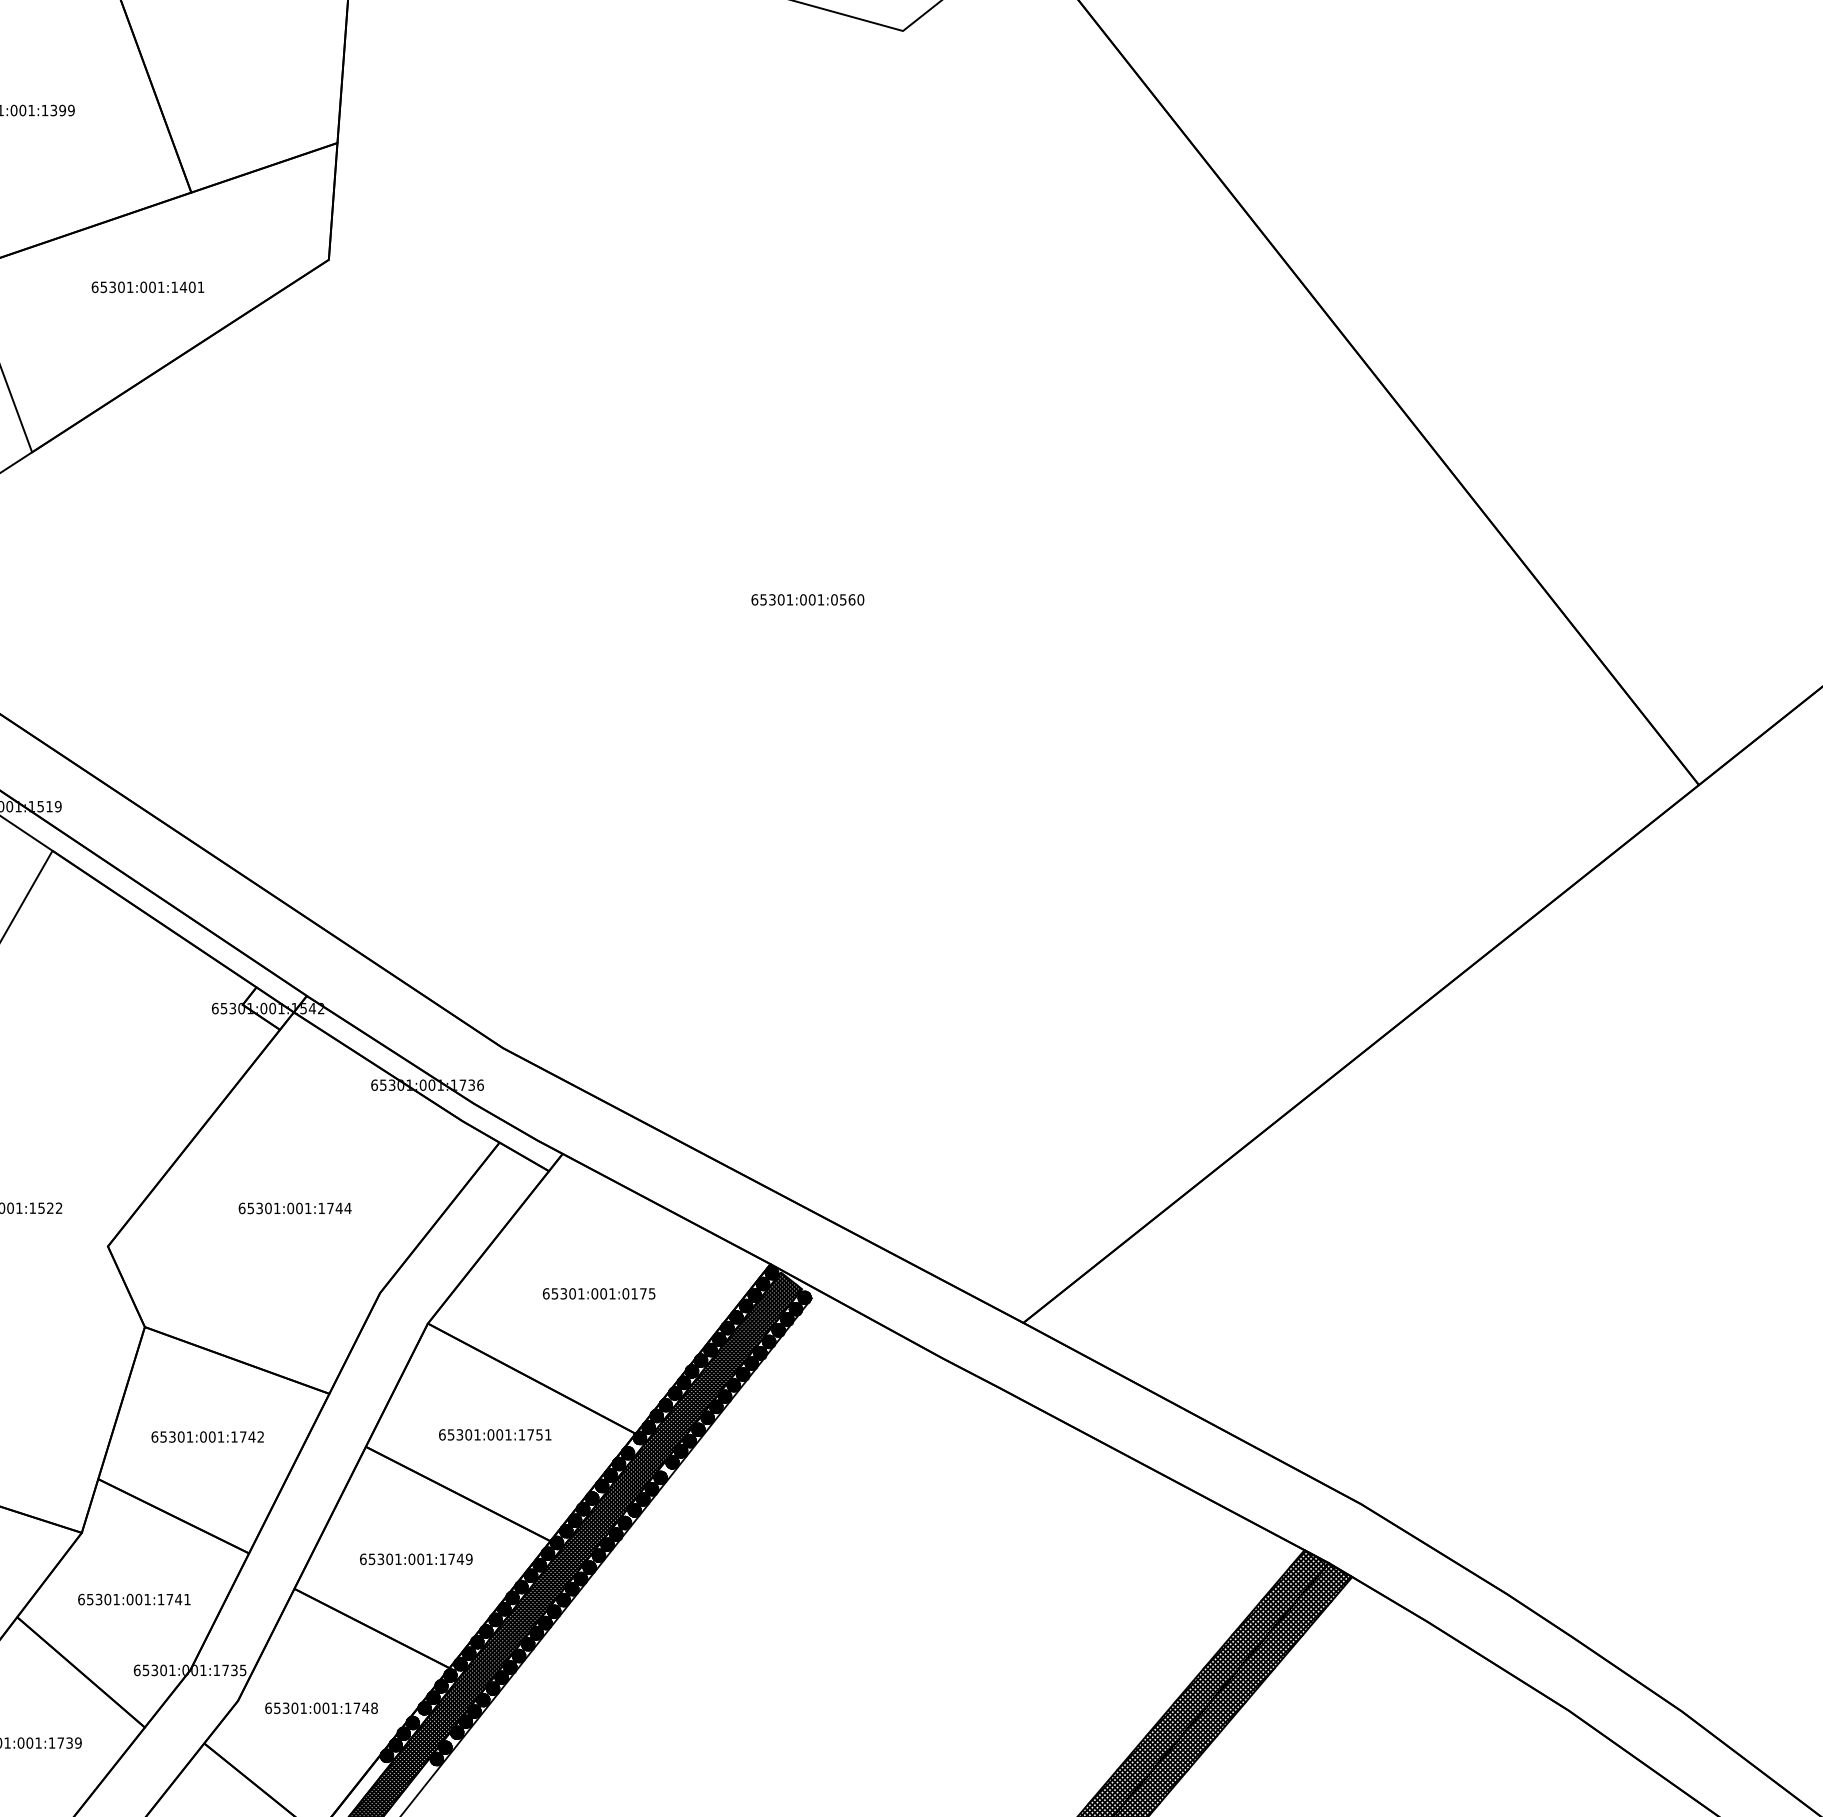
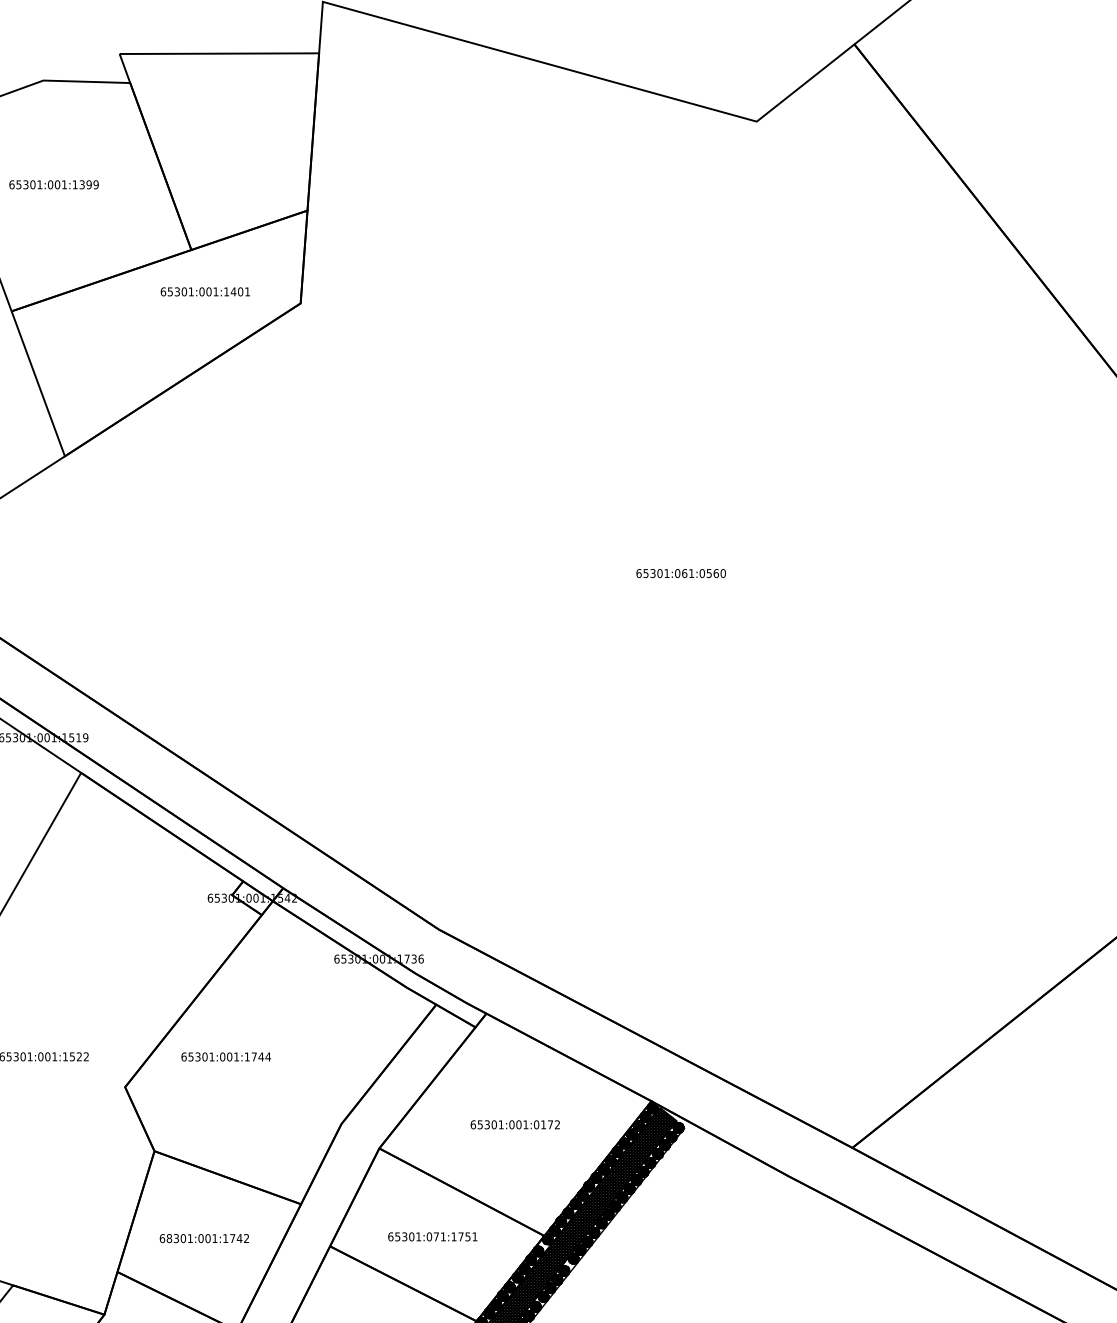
text: (147, 287) -> (205, 292), moved
text: (812, 599) -> (684, 573), 65301:001:0560 -> 65301:061:0560
text: (294, 1208) -> (225, 1057), moved
text: (652, 1293) -> (557, 1124), 65301:001:0175 -> 65301:001:0172
text: (499, 1434) -> (436, 1236), 65301:001:1751 -> 65301:071:1751
text: (163, 1436) -> (169, 1238), 65301:001:1742 -> 68301:001:1742

